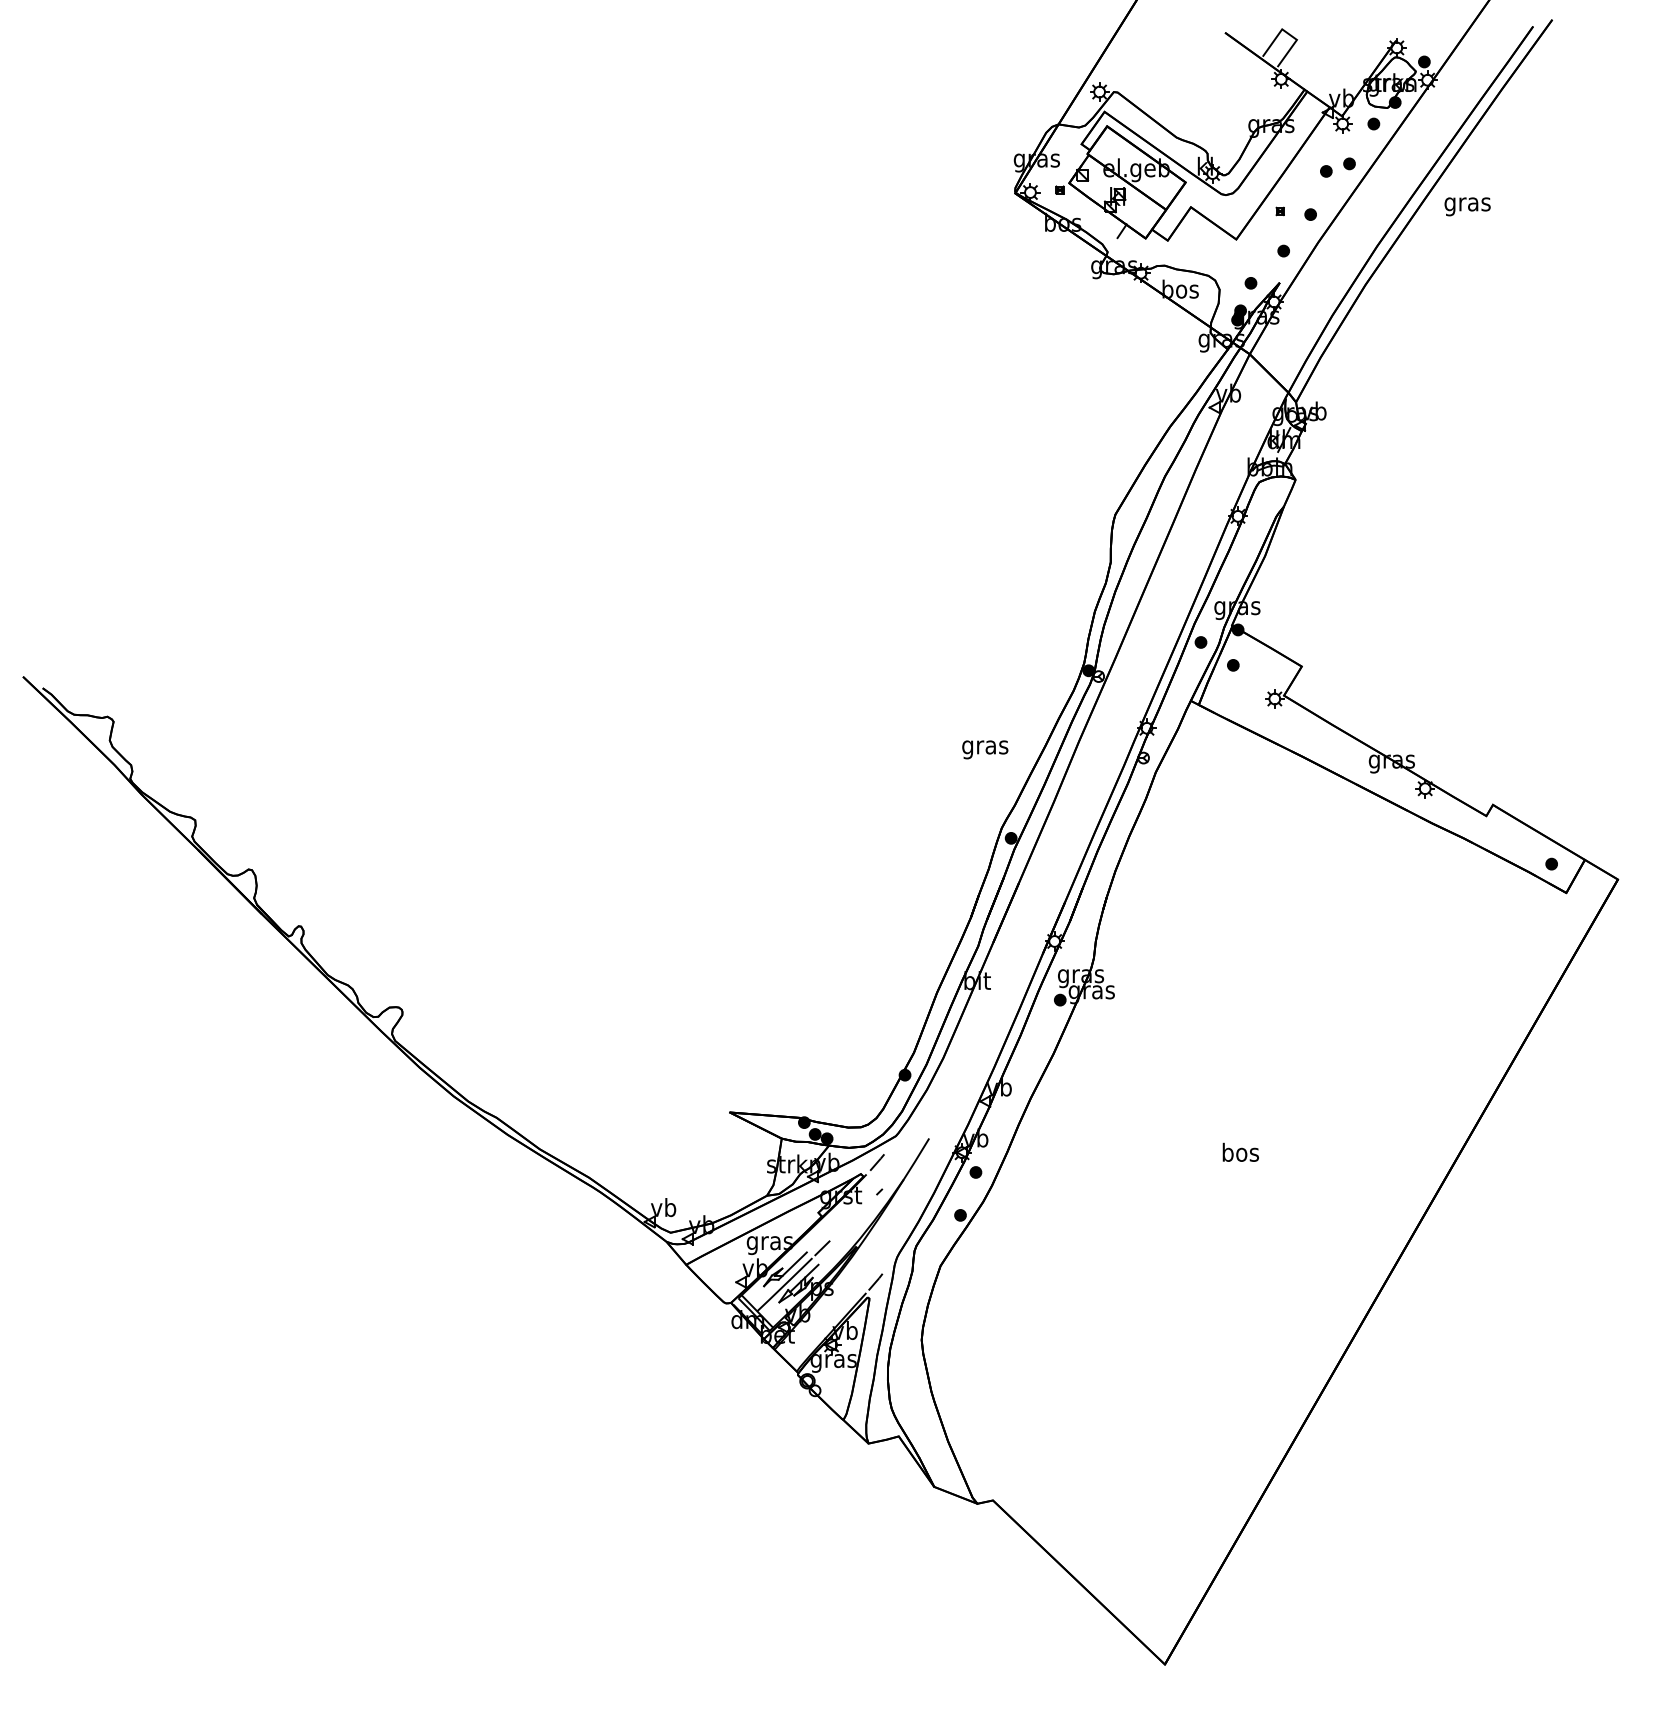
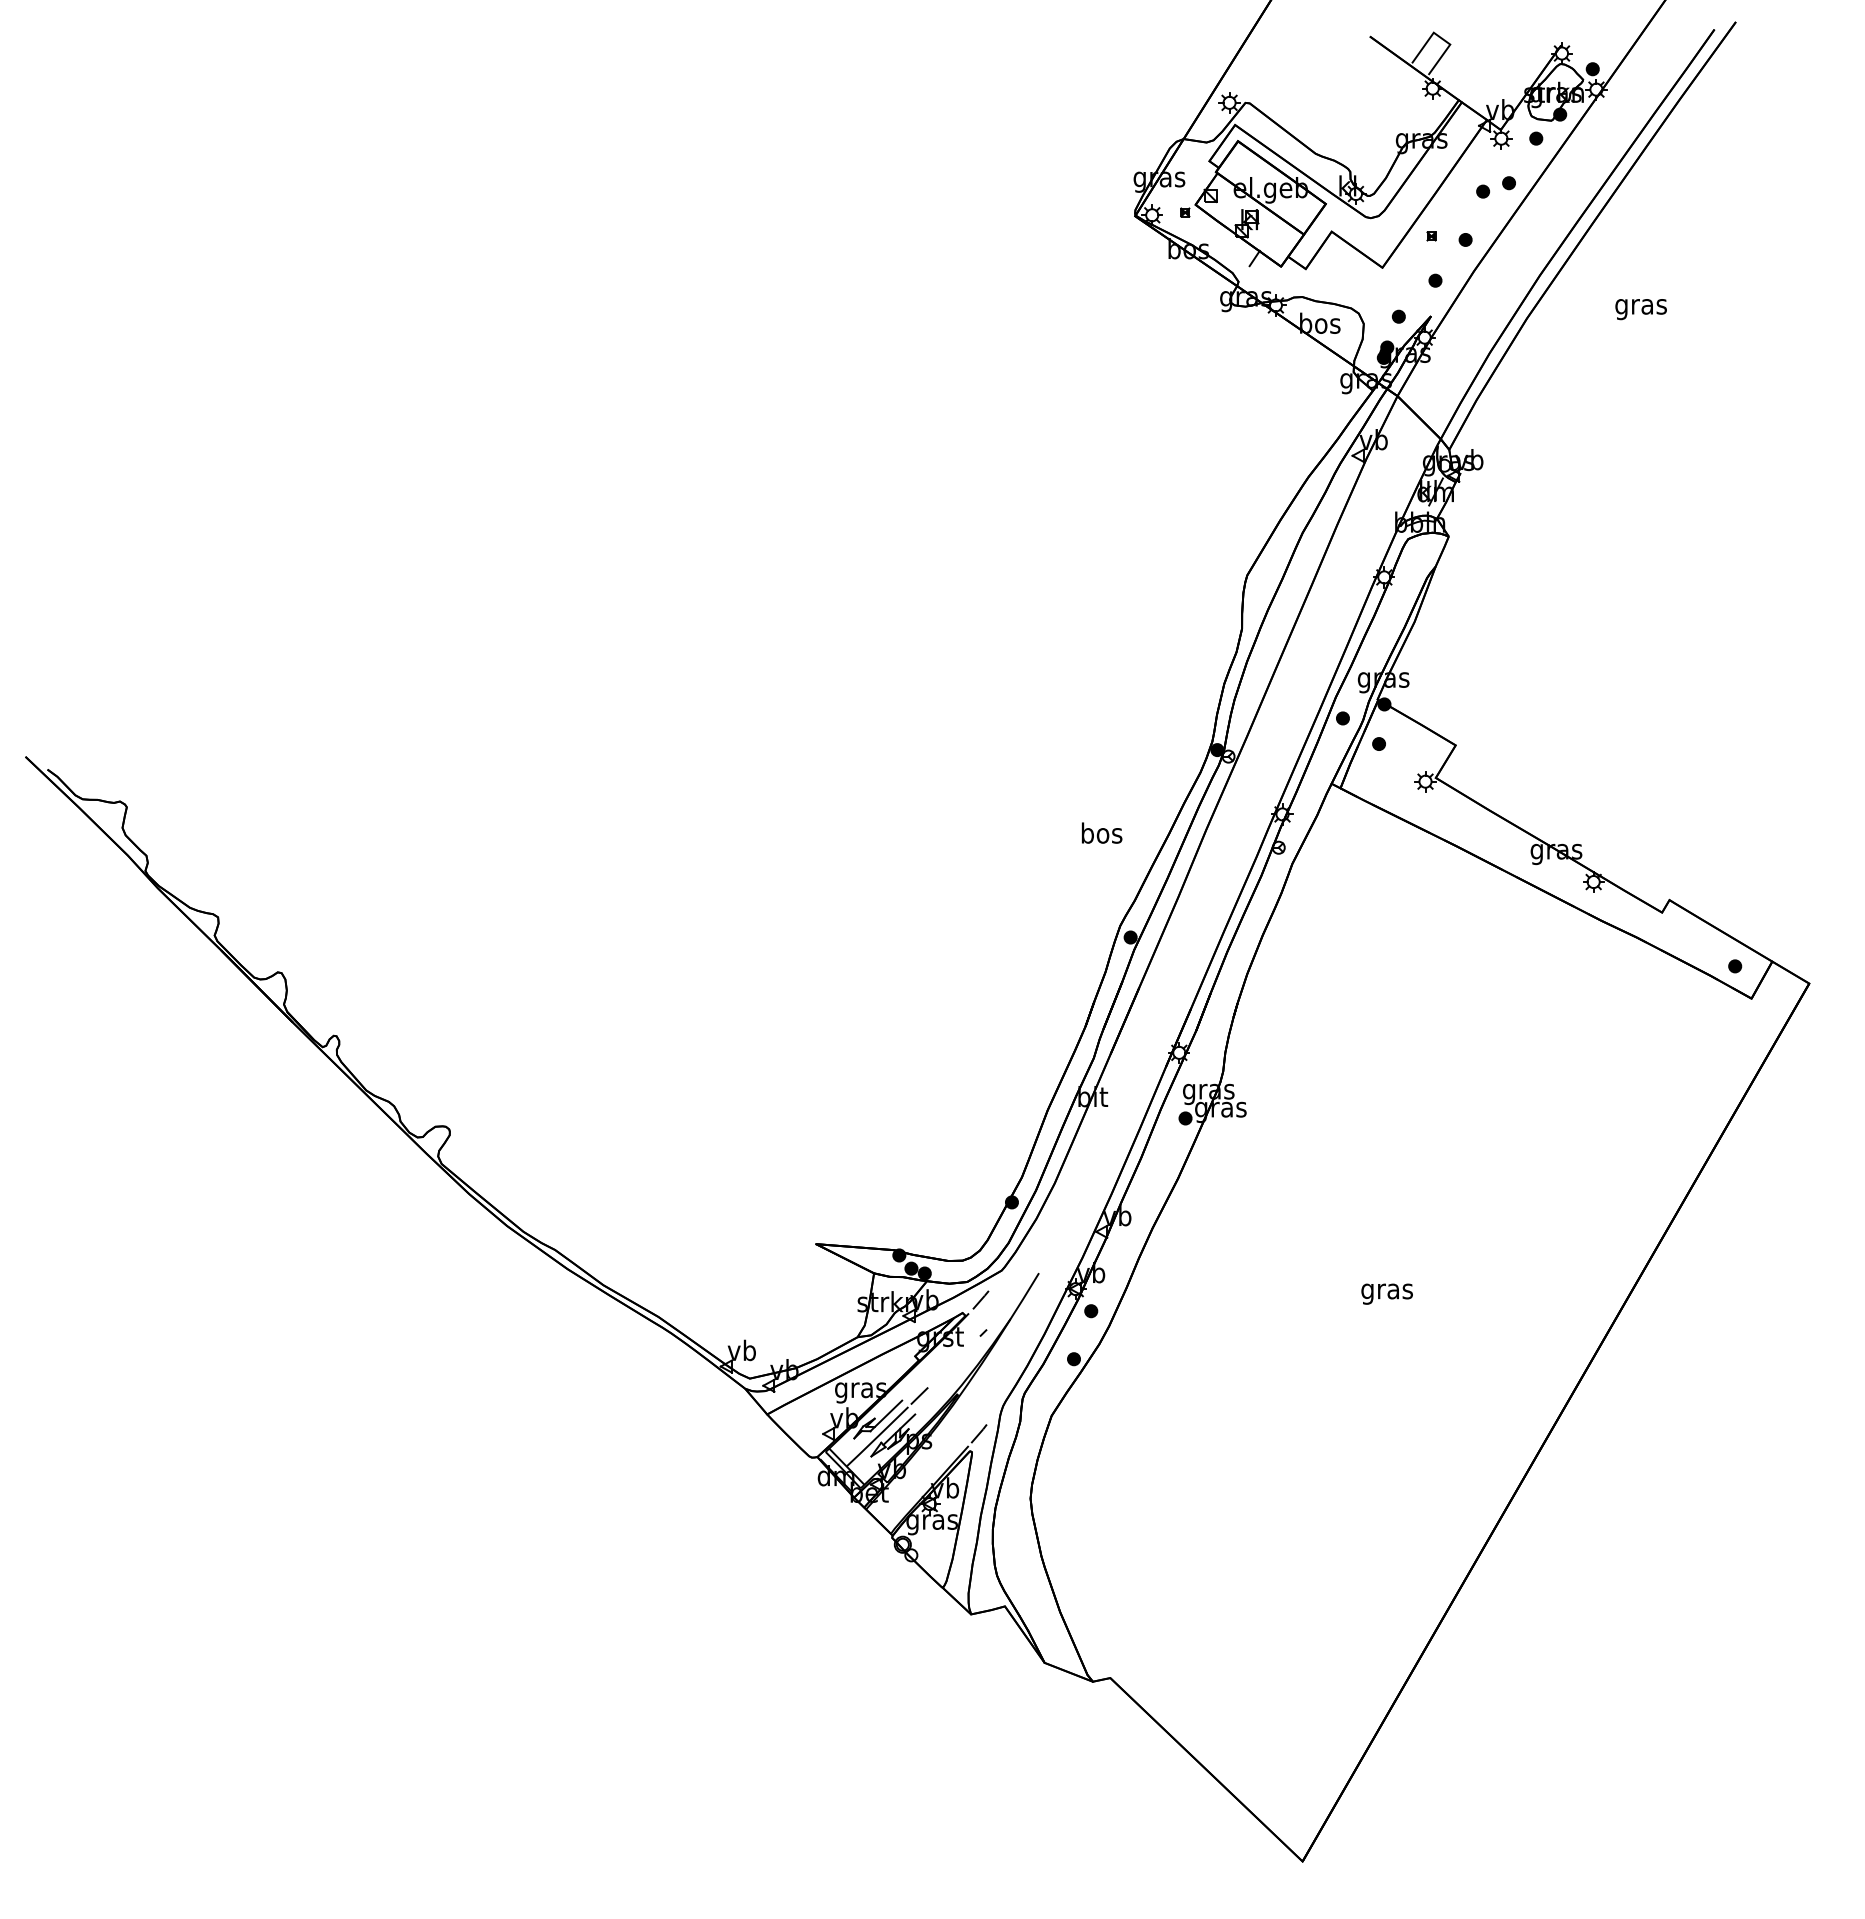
text: (1467, 206) -> (1641, 309), moved
text: (985, 747) -> (1101, 835), gras -> bos
text: (1240, 1154) -> (1387, 1291), bos -> gras

